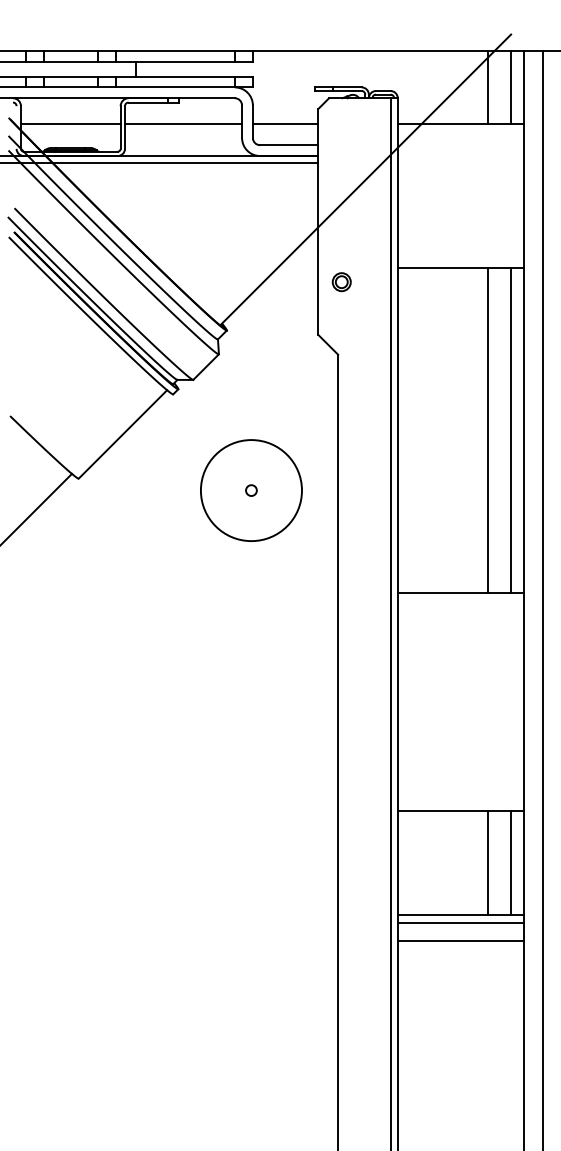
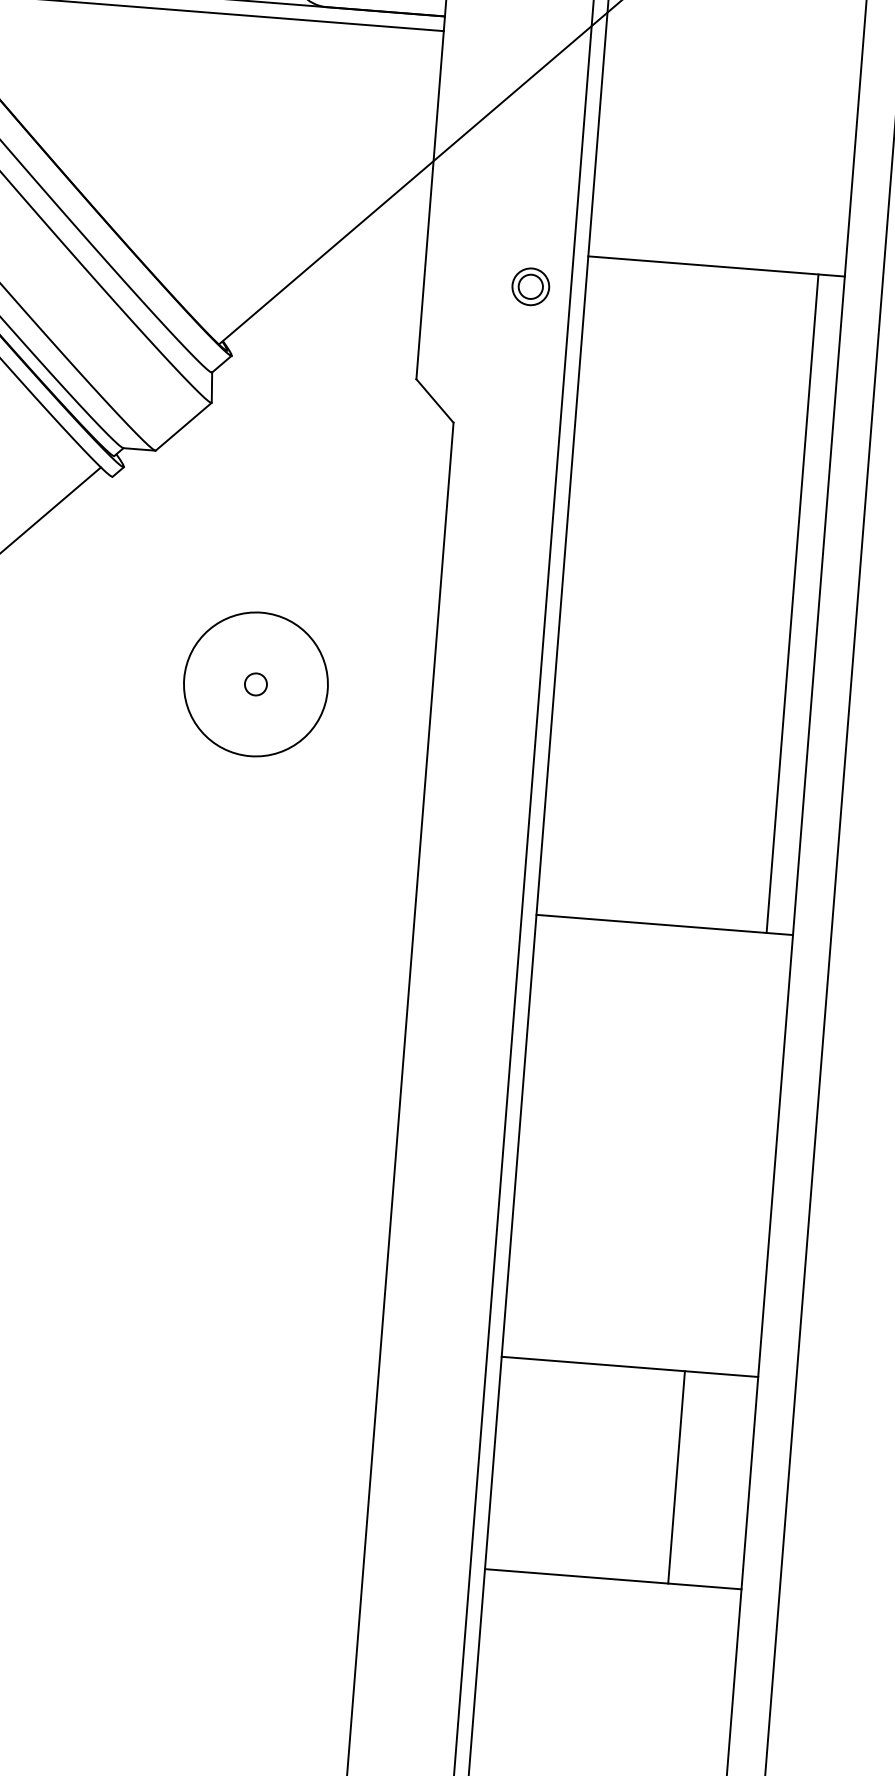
part: (341, 282) -> (530, 287), moved
line: (488, 430) -> (746, 600), removed
circle: (250, 490) -> (254, 684), size x0.7
line: (511, 862) -> (724, 1480), removed
line: (460, 923) -> (610, 1595), removed
line: (460, 940) -> (608, 1630), removed

